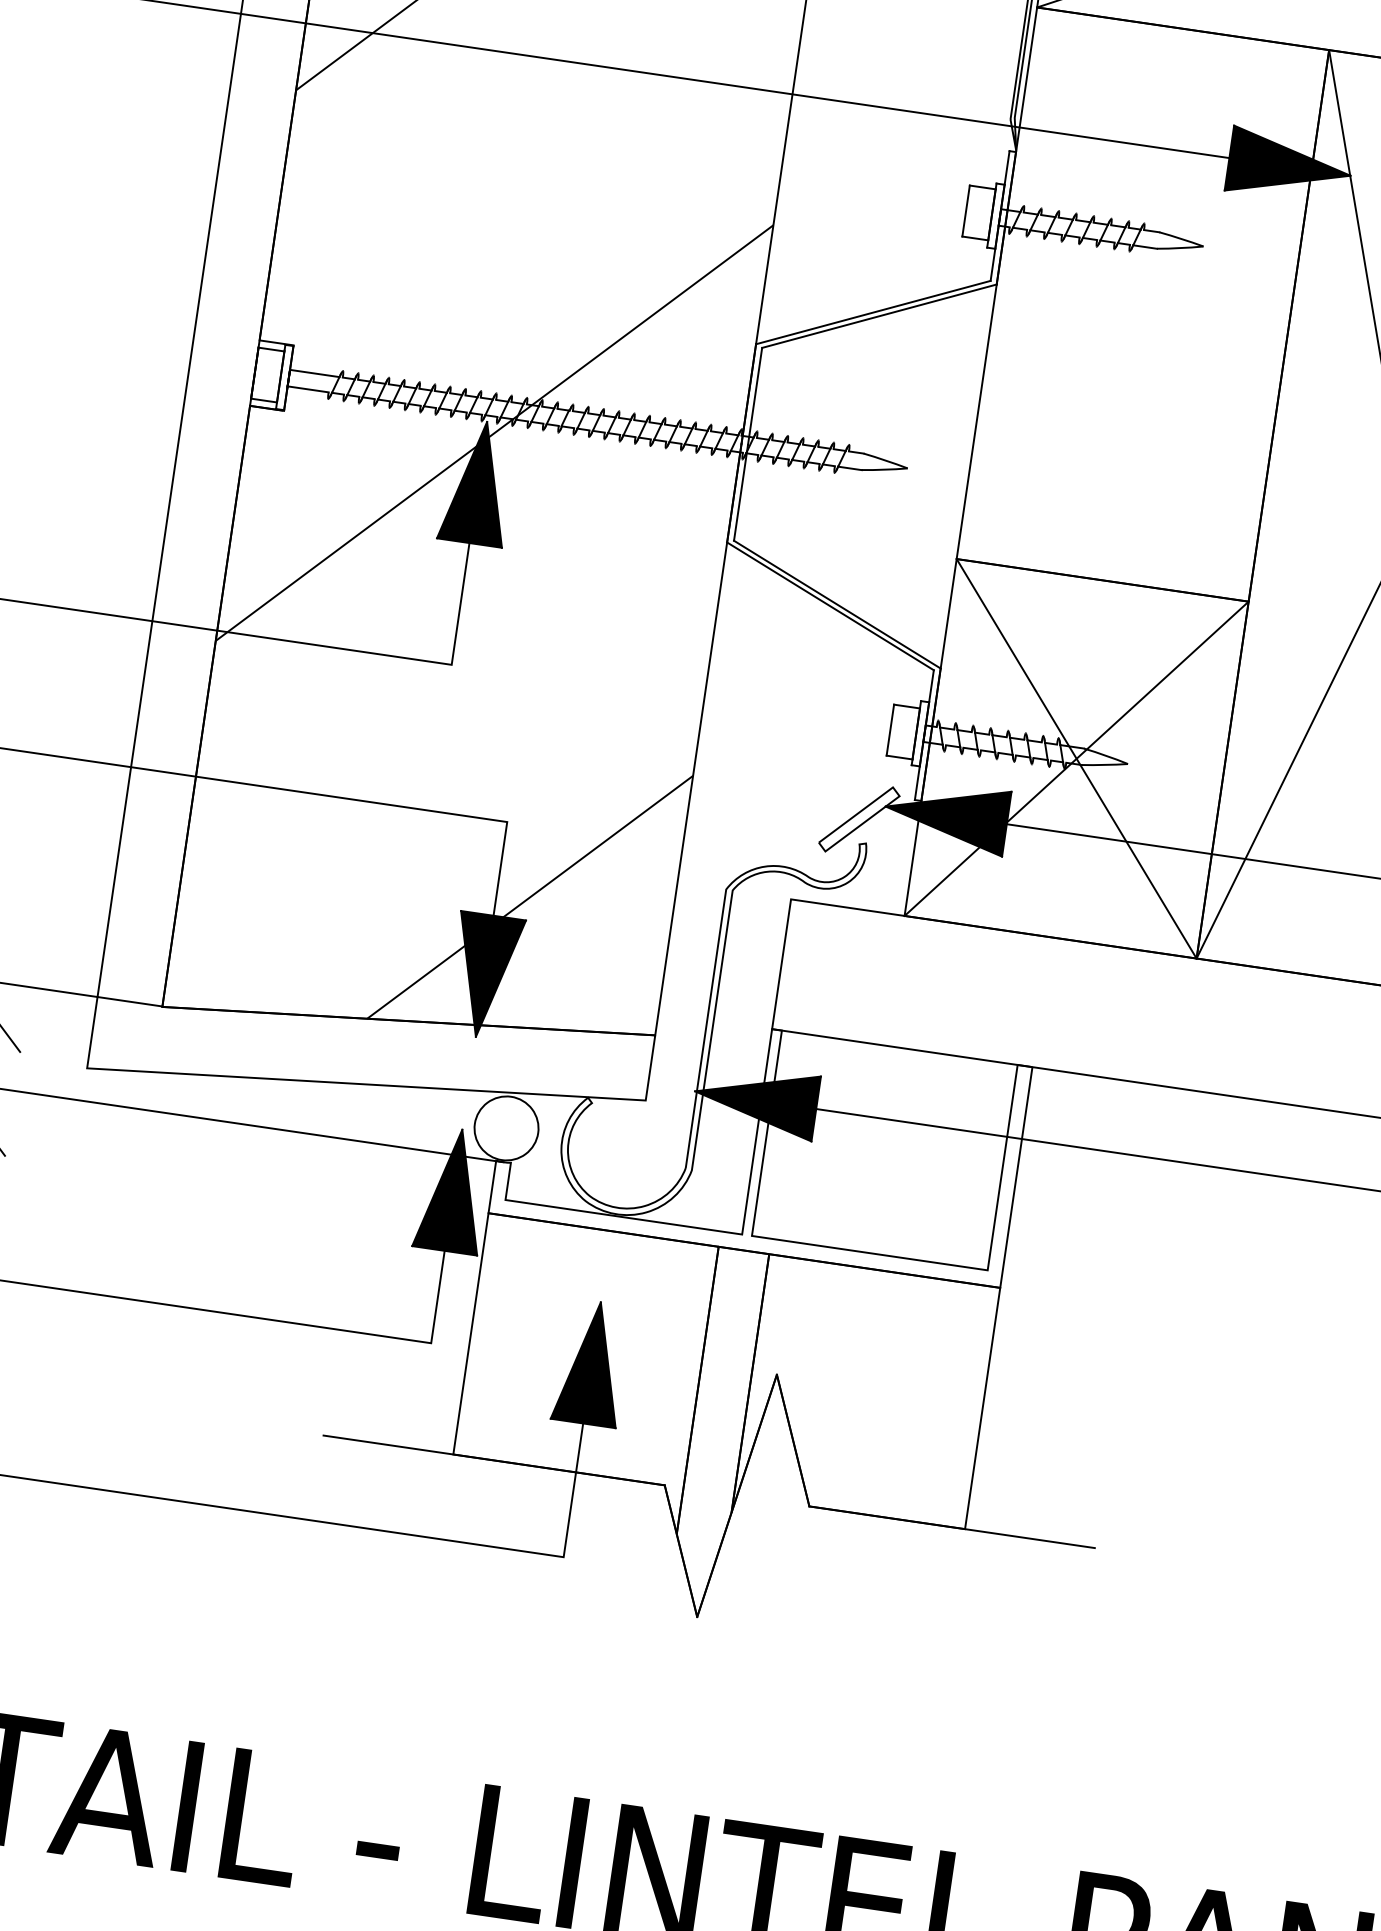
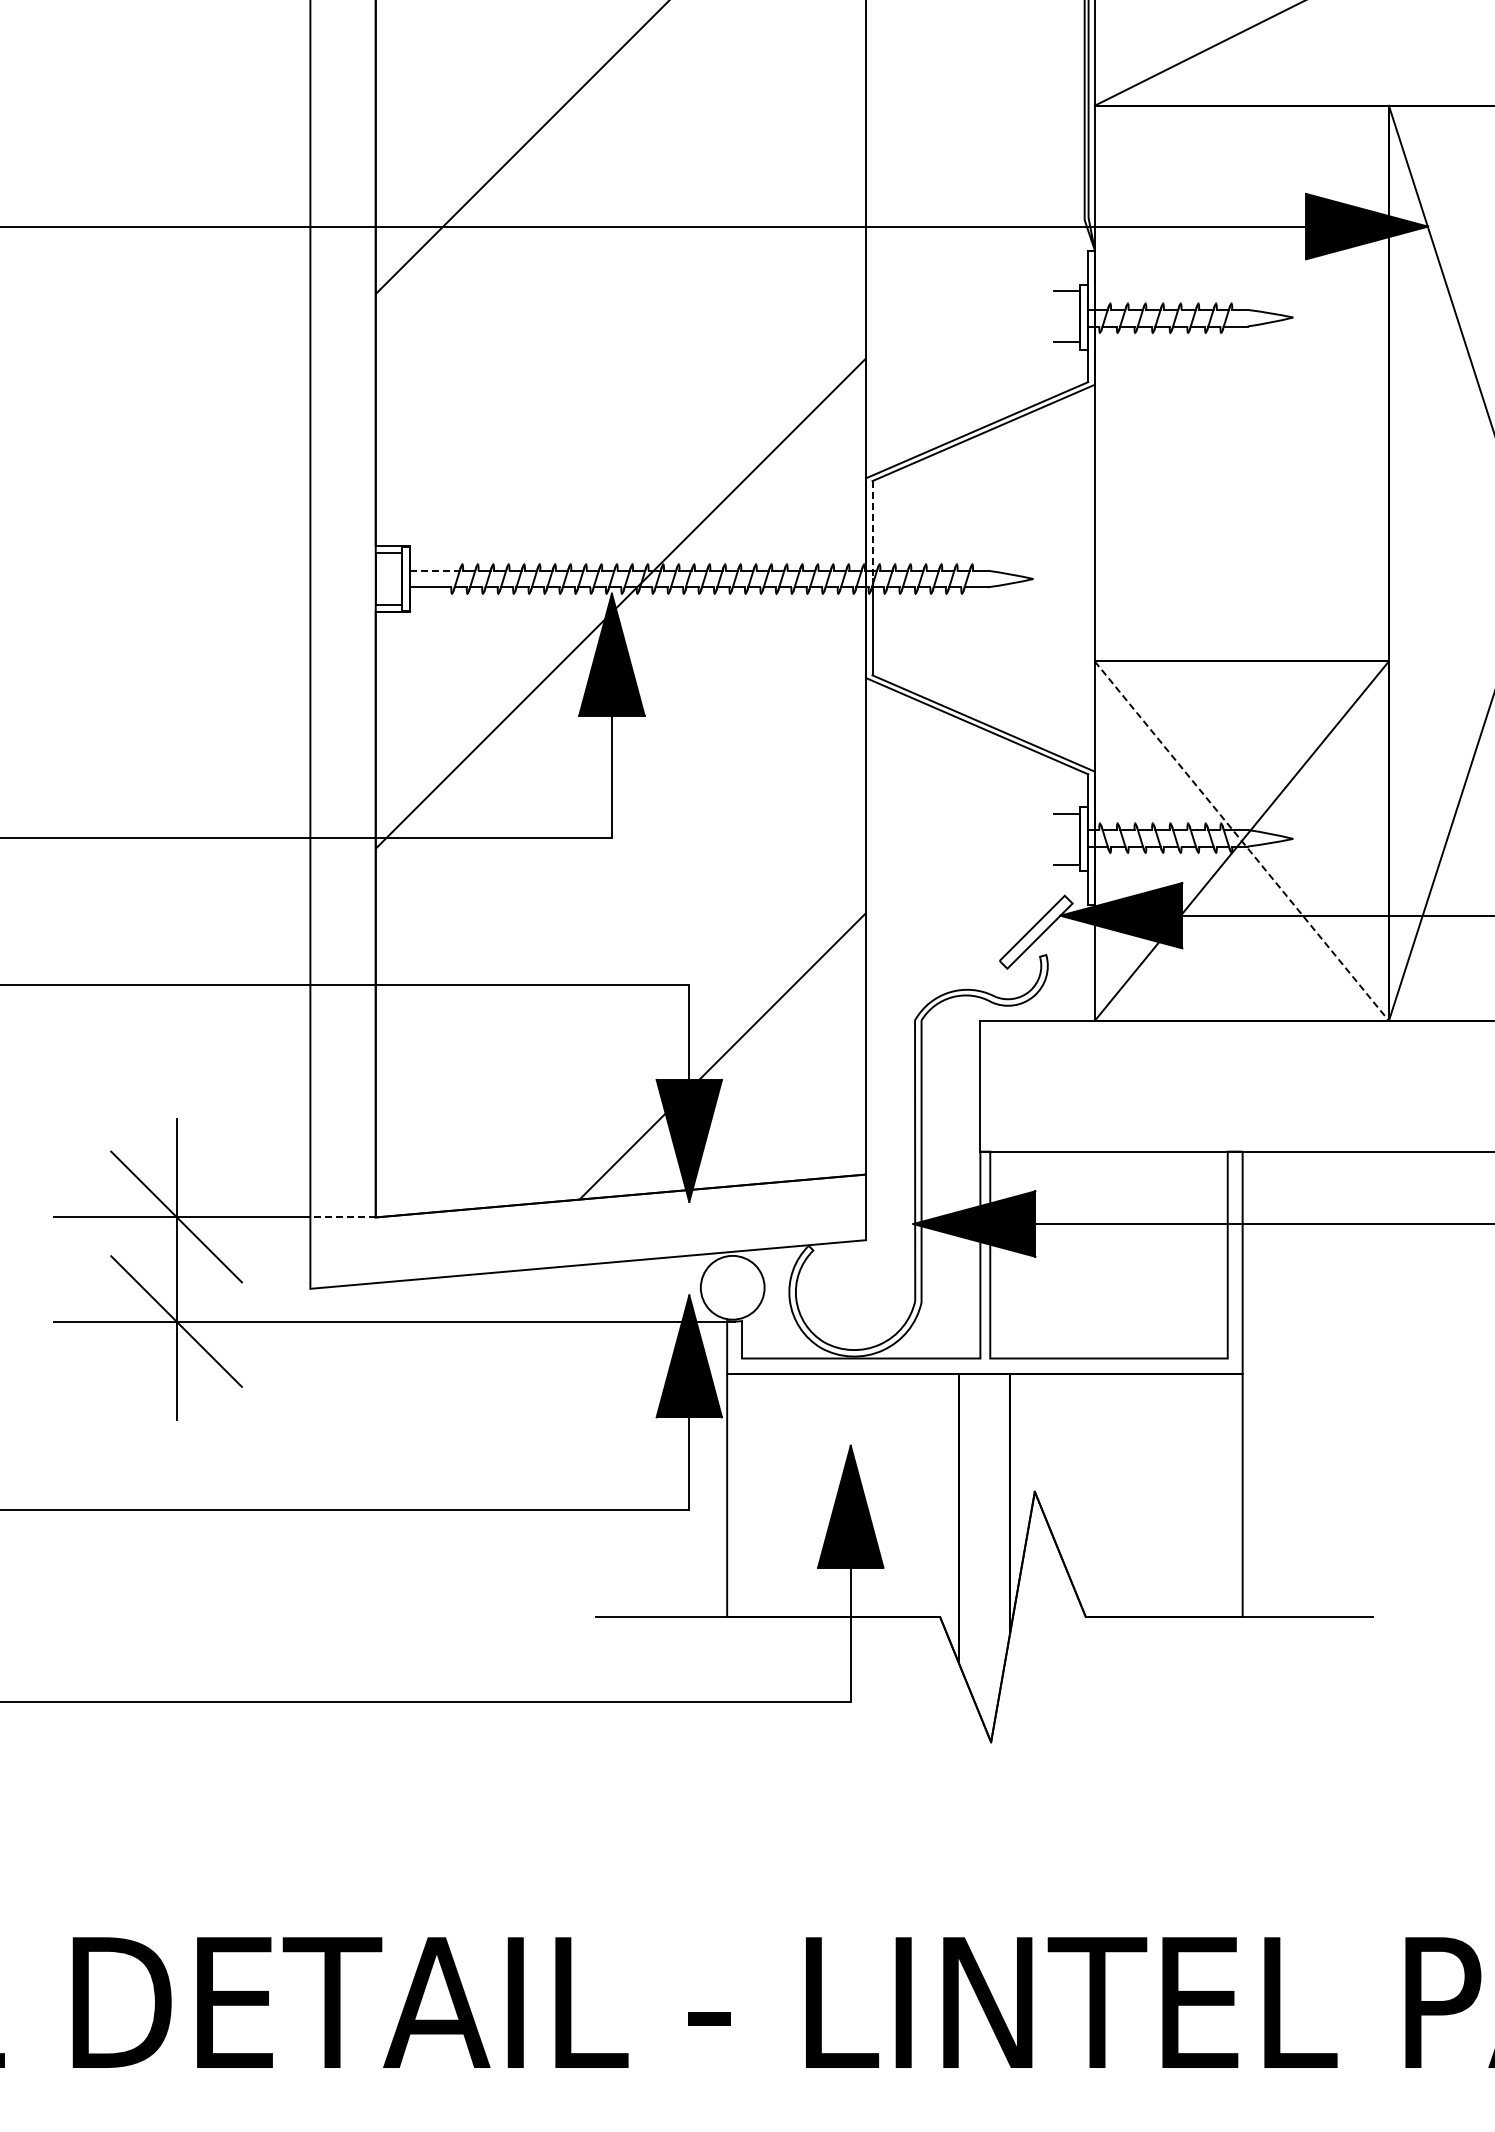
line: (965, 210) -> (1053, 316), removed
line: (314, 373) -> (434, 570), solid -> dashed
line: (755, 395) -> (872, 529), solid -> dashed
line: (889, 729) -> (1053, 839), removed
line: (1077, 759) -> (1242, 841), solid -> dashed
line: (130, 1001) -> (343, 1216), solid -> dashed

